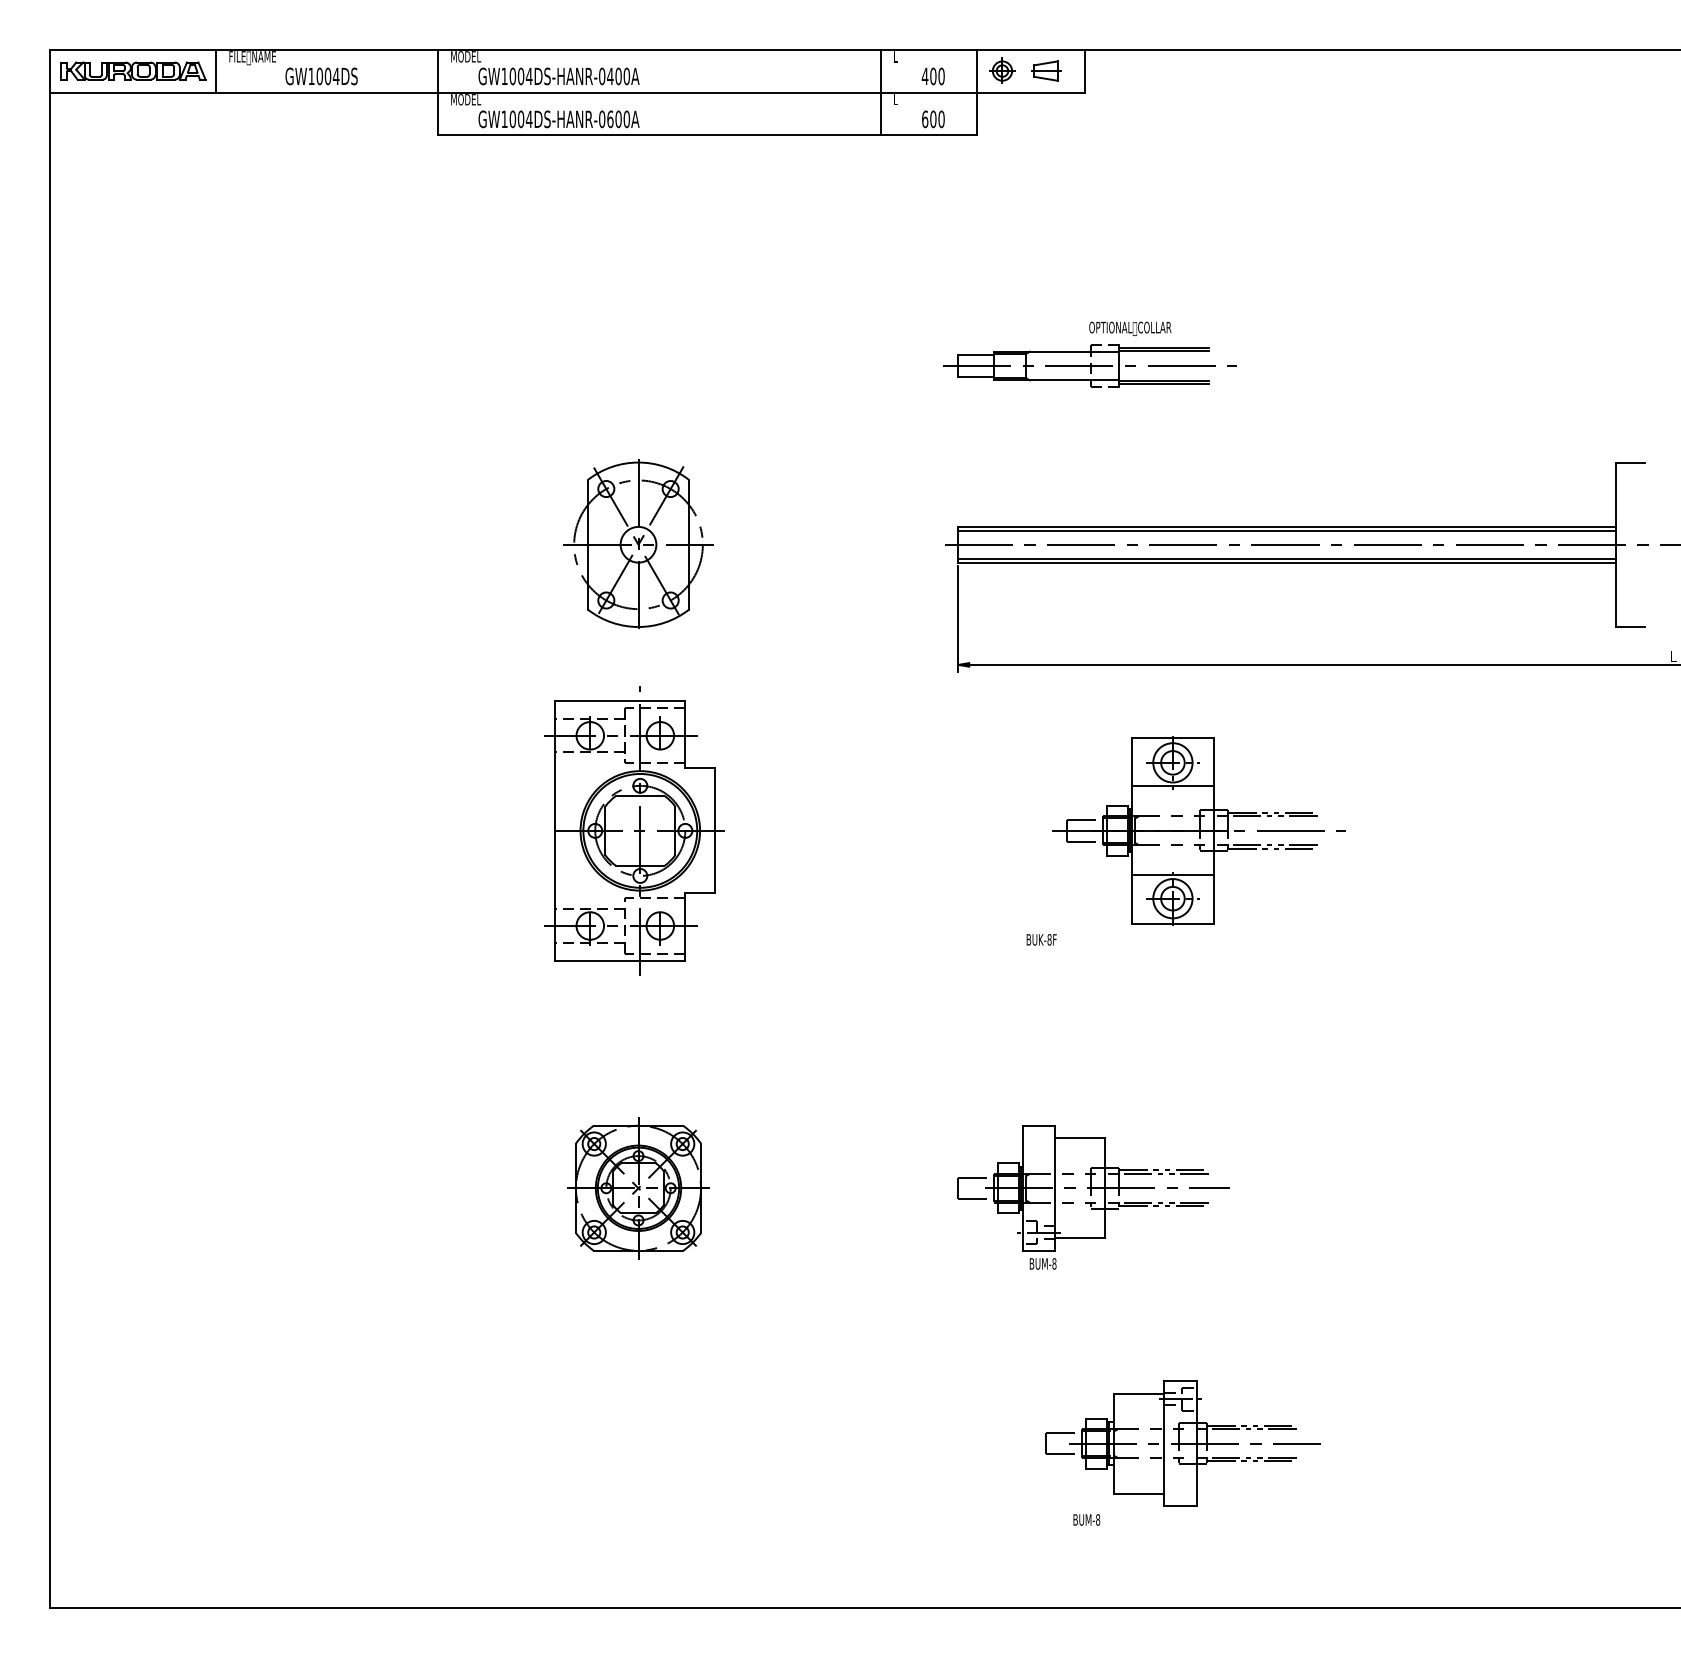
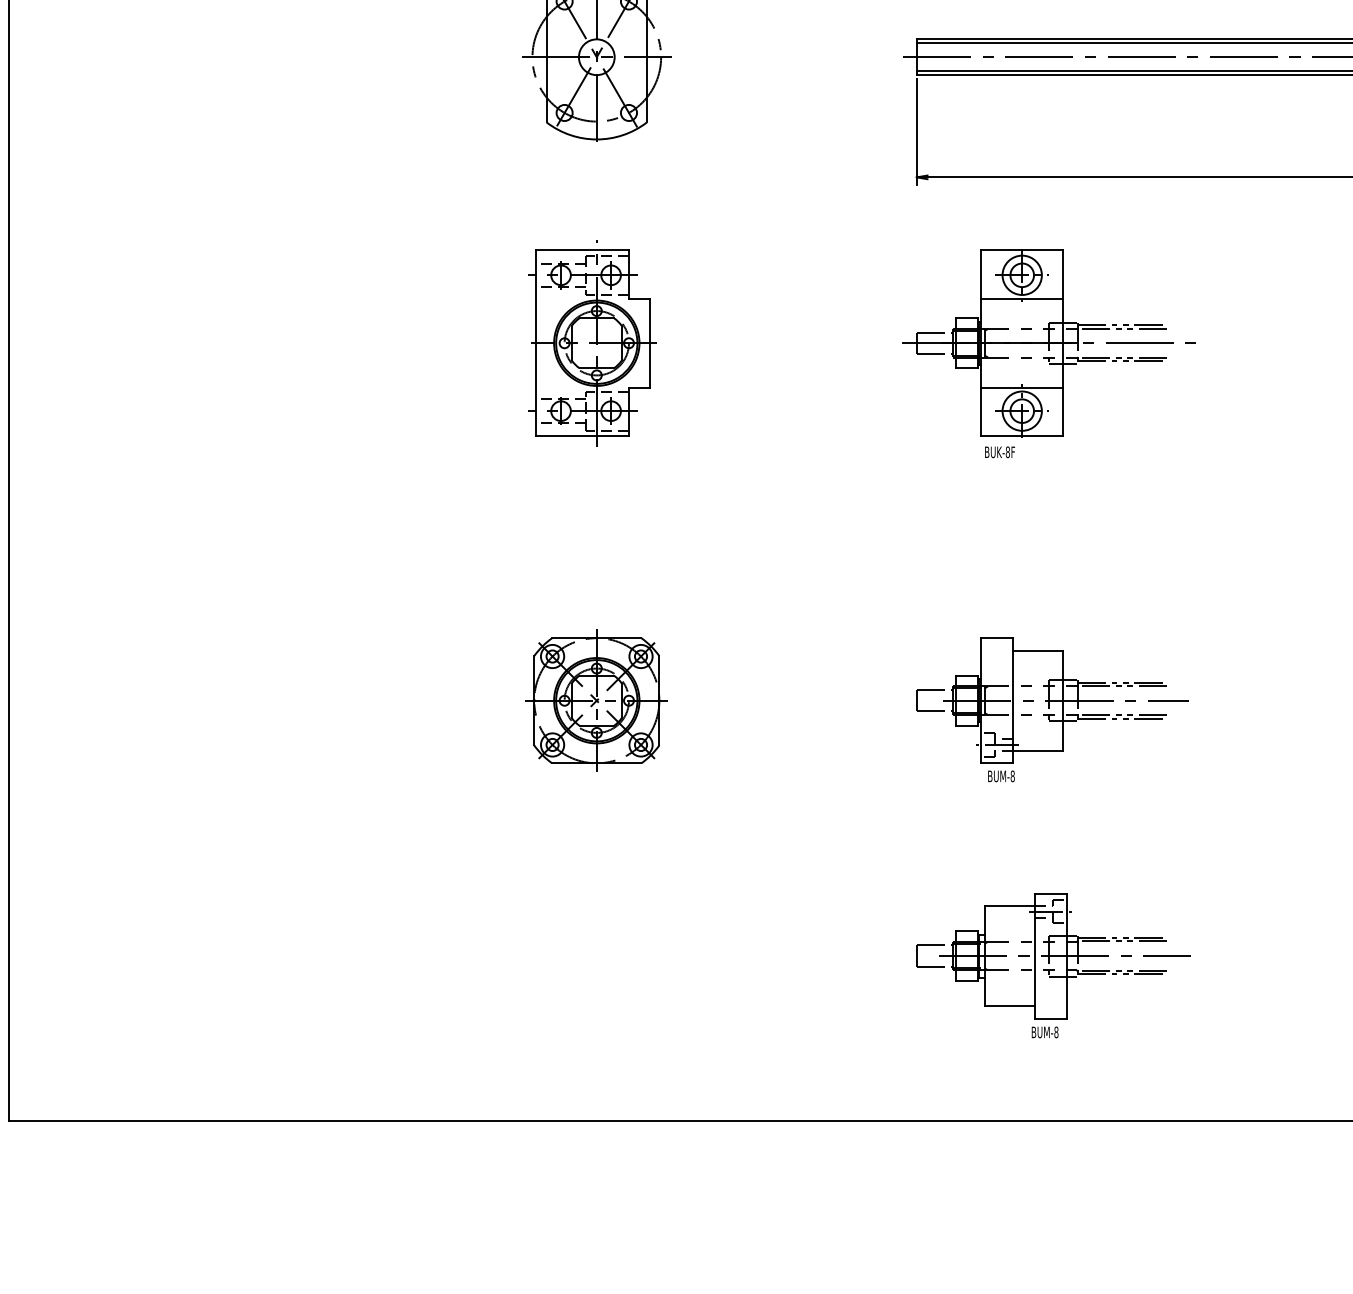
part: (633, 830) -> (591, 342), size x0.71
part: (1198, 830) -> (1047, 342), moved
part: (1182, 1443) -> (1052, 955), moved

